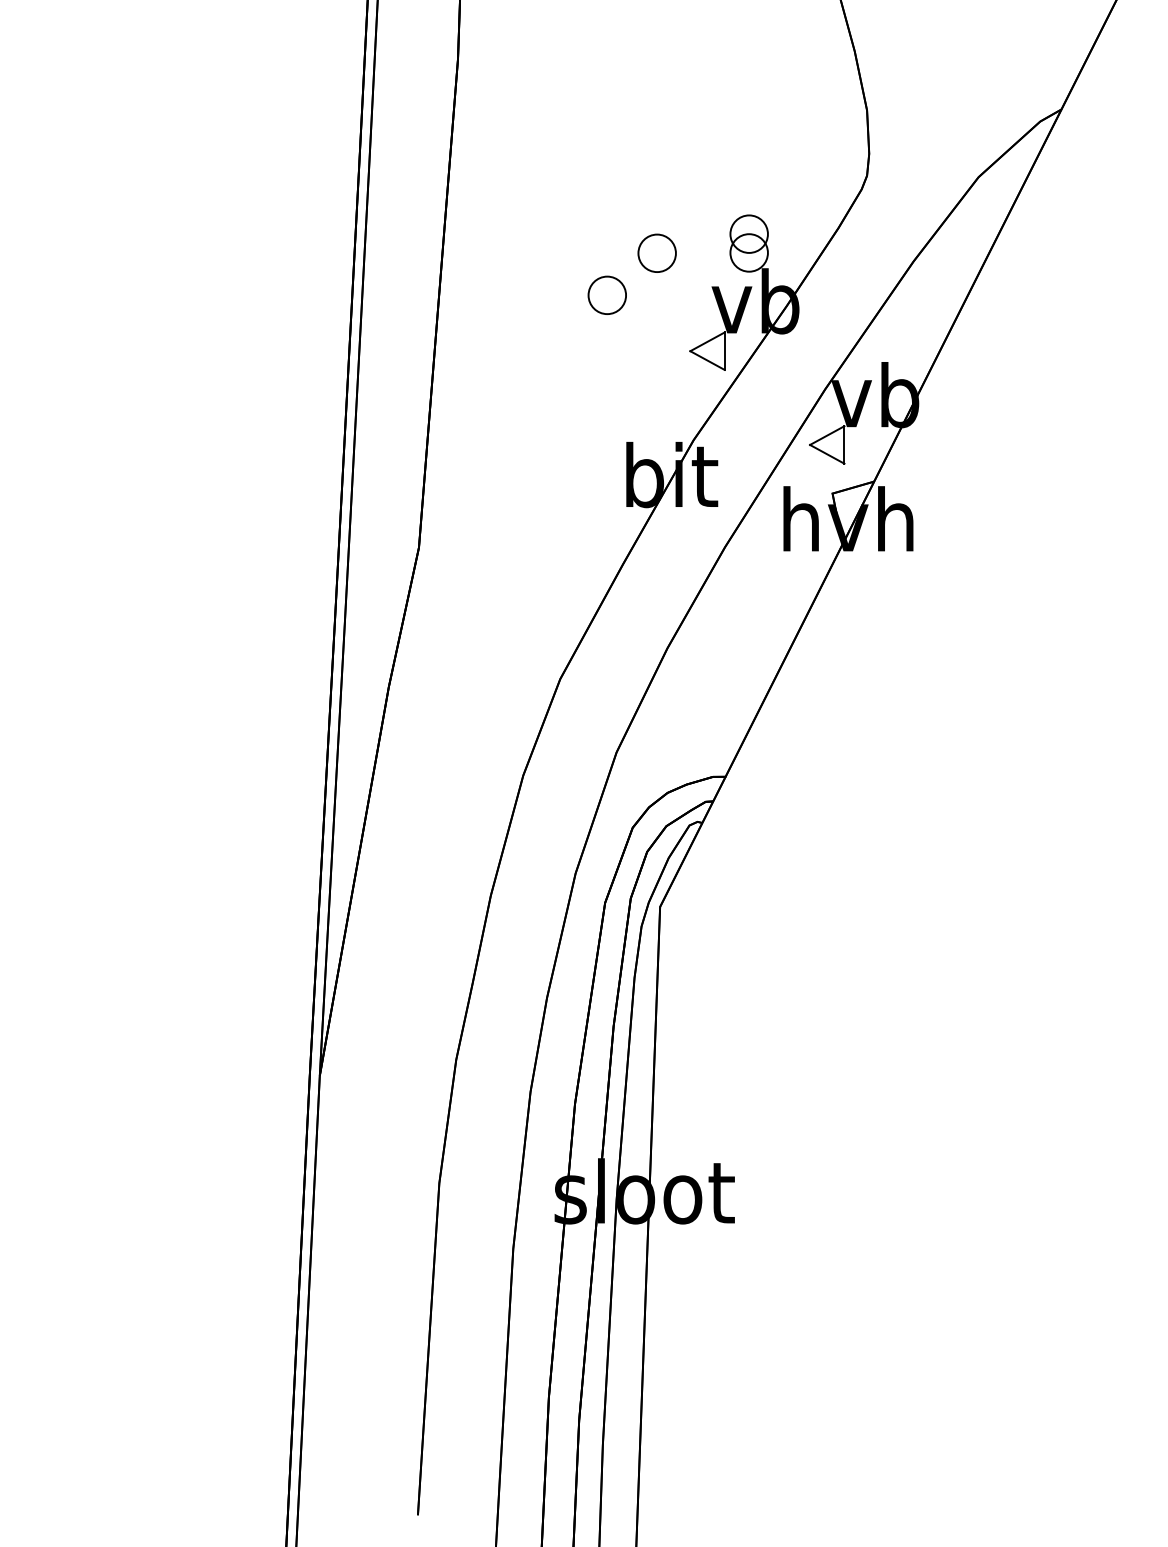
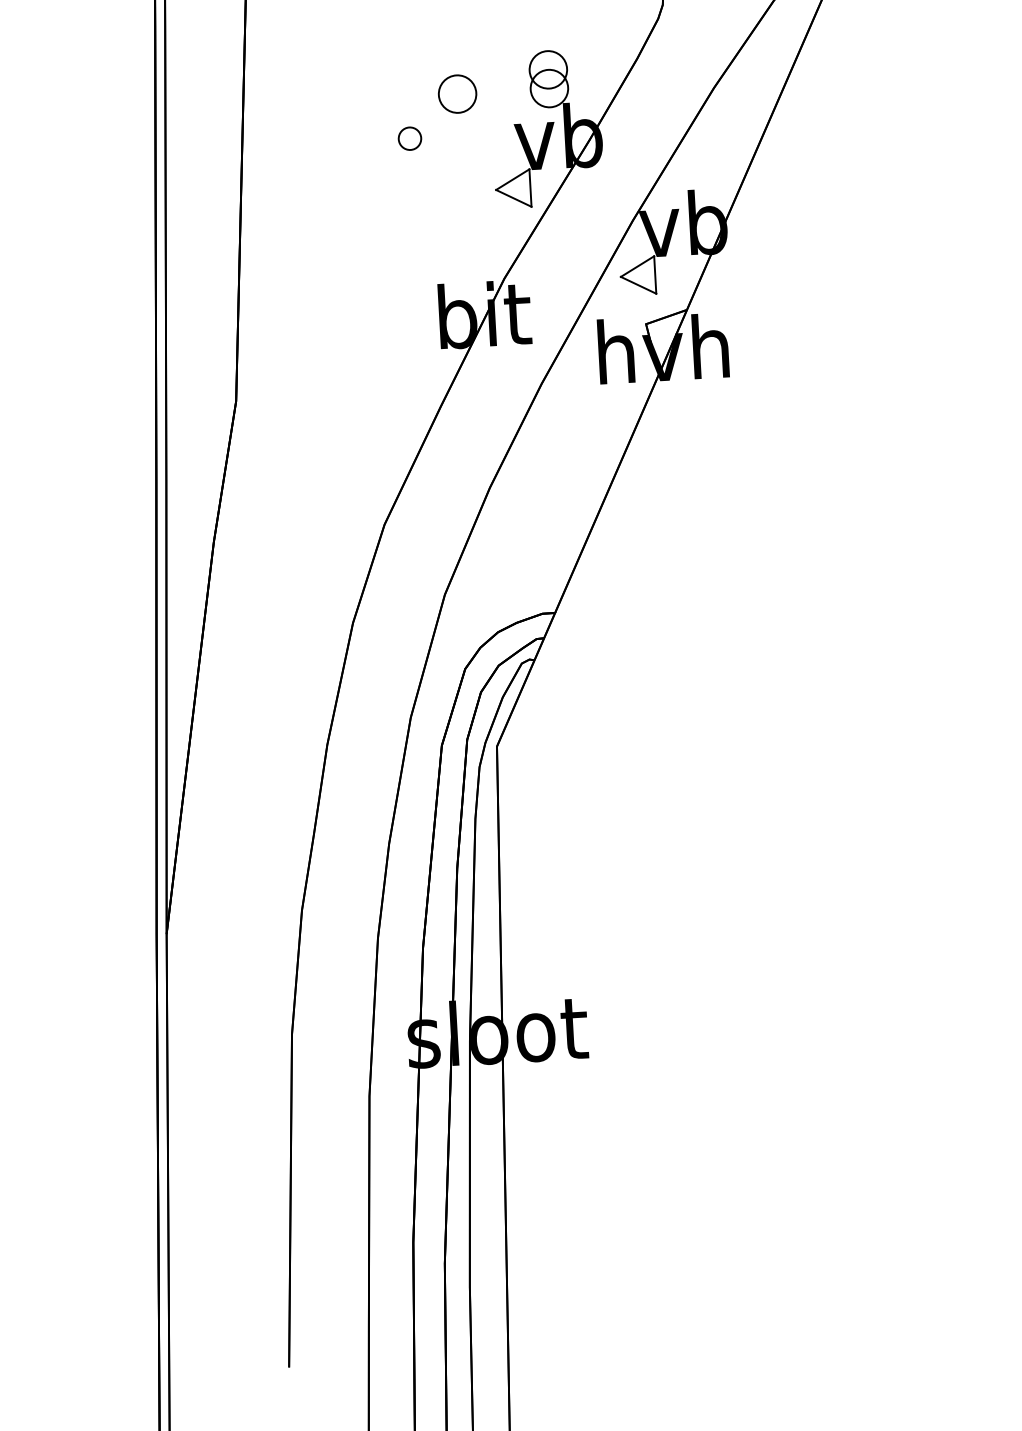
part: (606, 294) -> (409, 138), size x0.6

